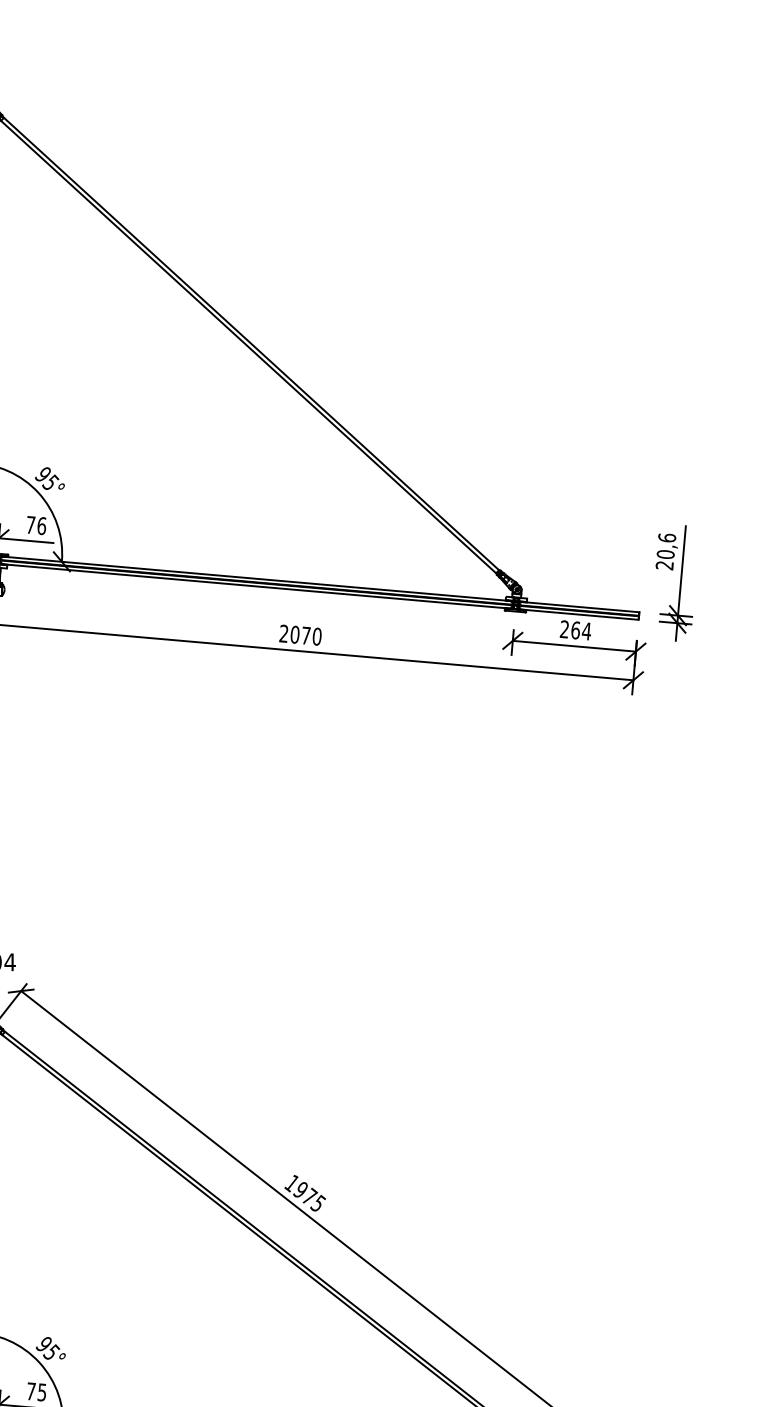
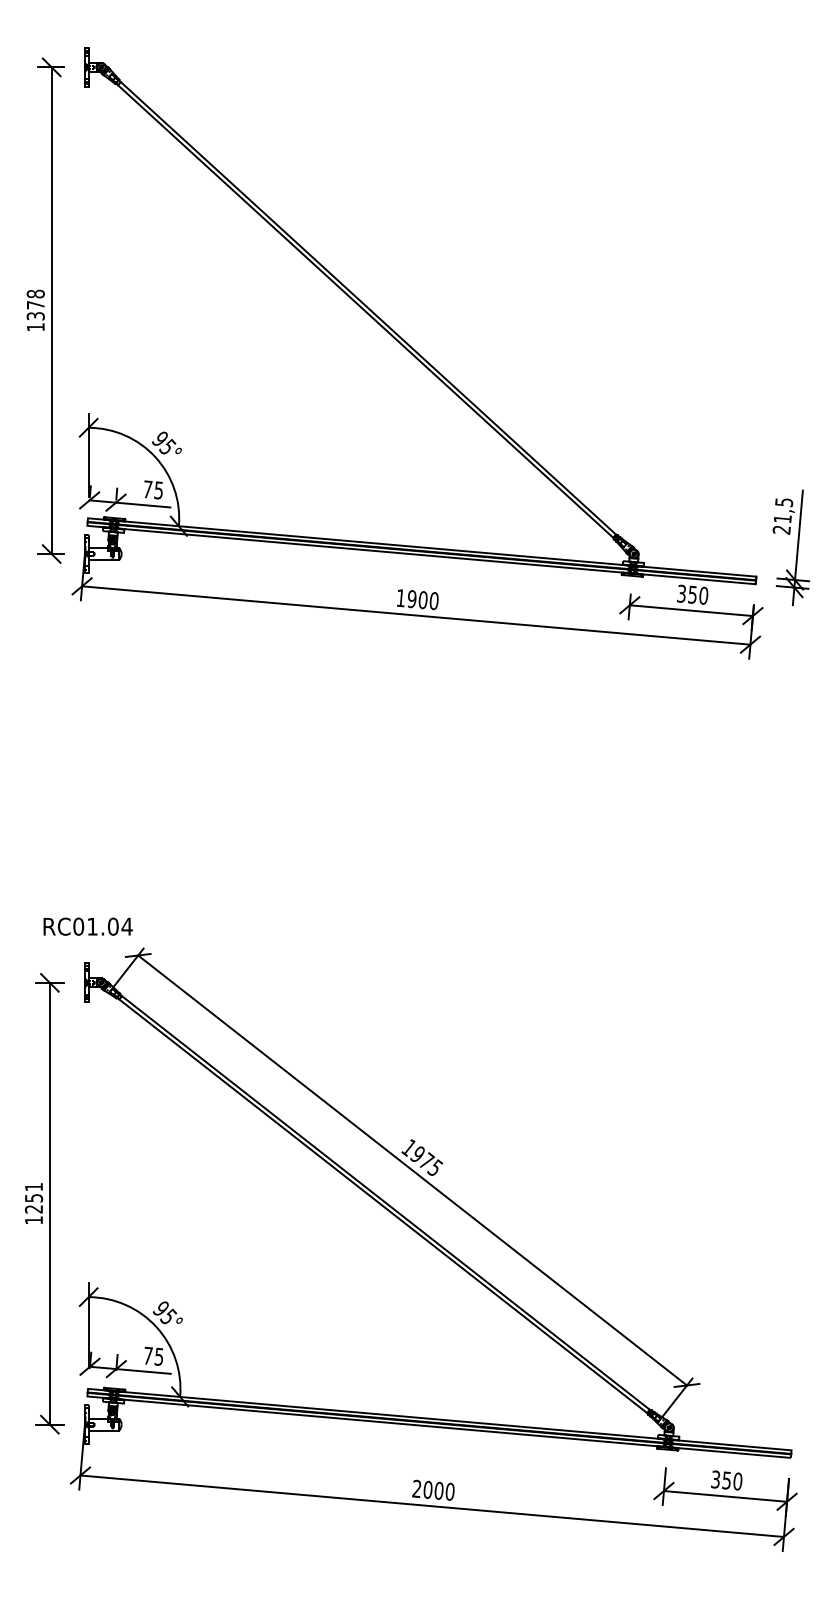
text: (41, 526) -> (158, 490), 76 -> 75
text: (666, 546) -> (783, 510), 20,6 -> 21,5
text: (575, 630) -> (692, 594), 264 -> 350
text: (294, 635) -> (411, 599), 2070 -> 1900

